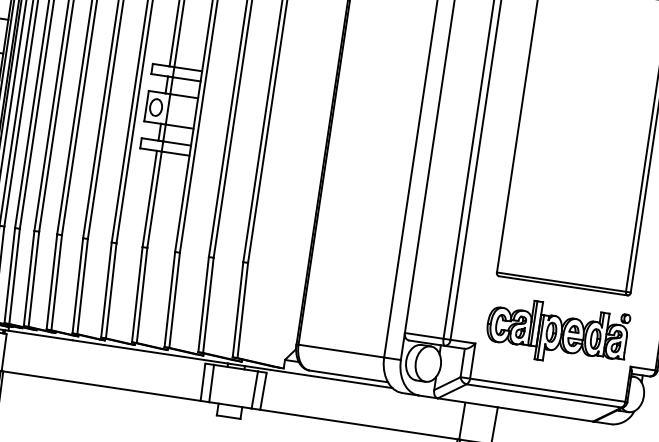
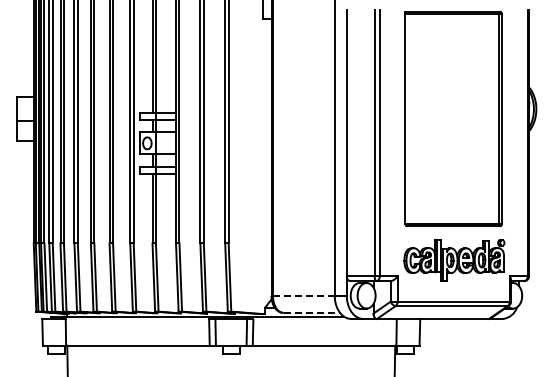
line: (340, 350) -> (303, 295), solid -> dashed
line: (349, 376) -> (312, 312), solid -> dashed

